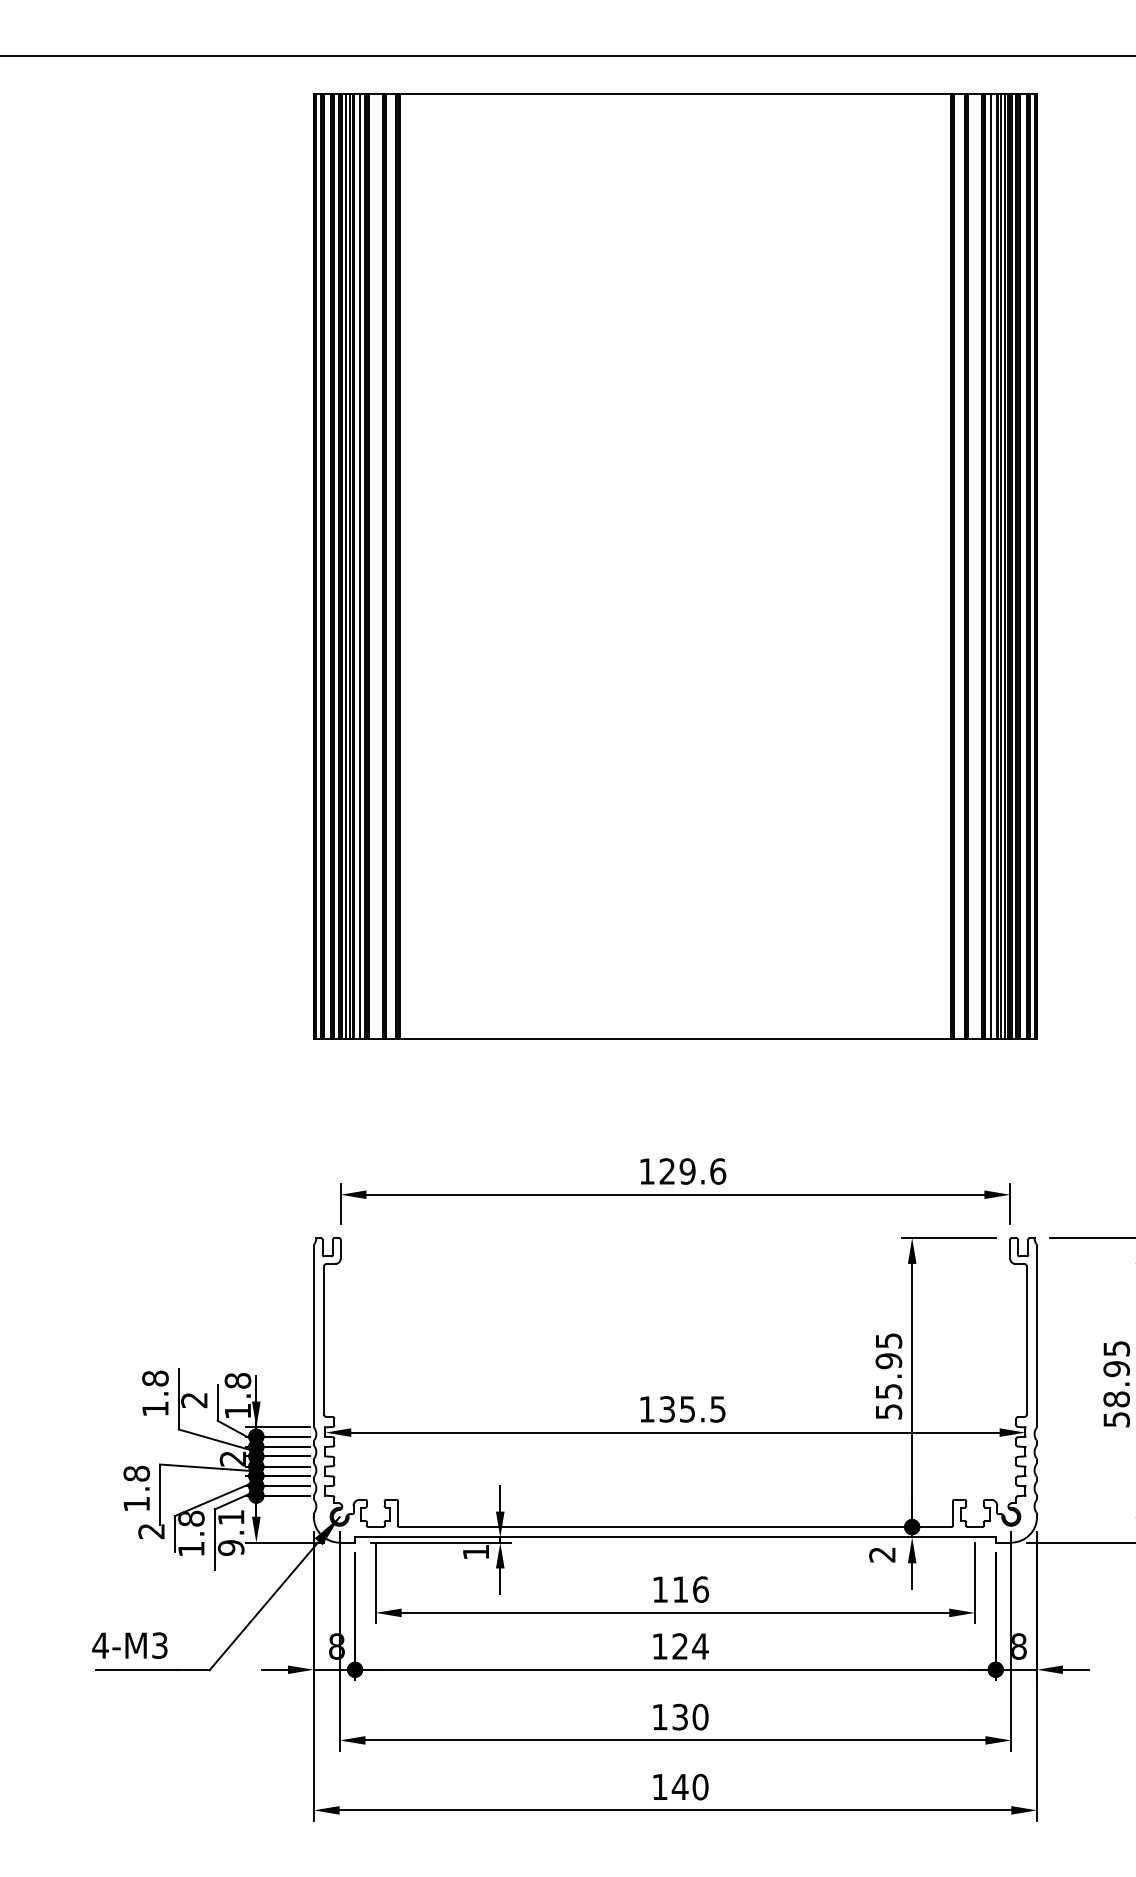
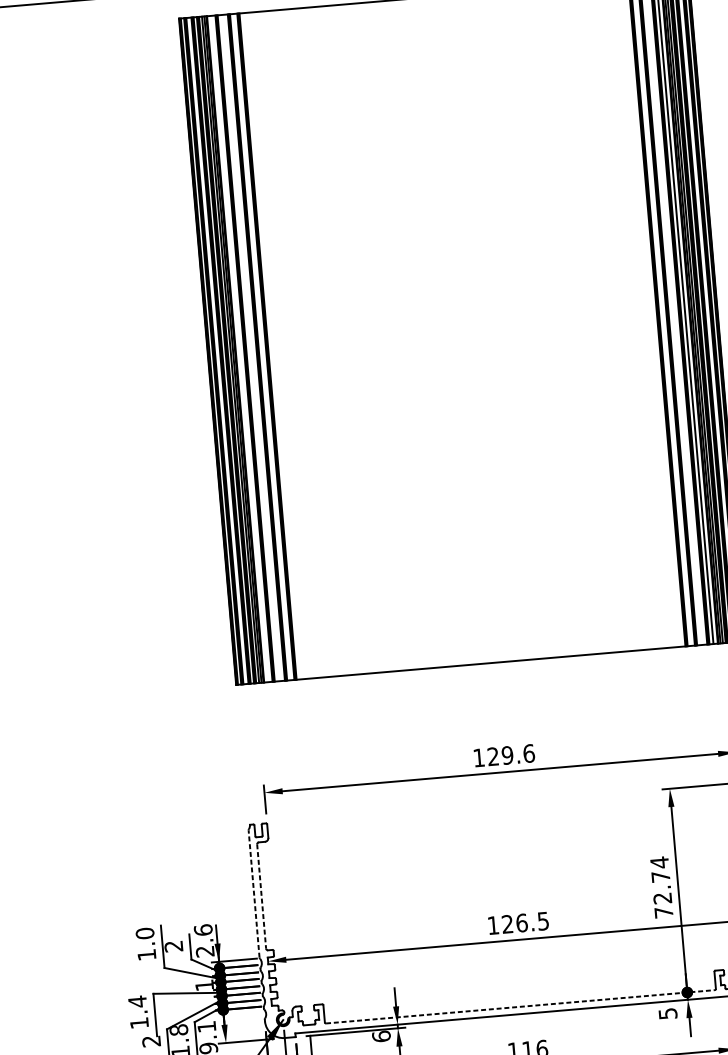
line: (359, 566) -> (239, 348), removed
line: (313, 1335) -> (253, 893), solid -> dashed
line: (324, 1340) -> (261, 896), solid -> dashed
text: (888, 1375) -> (661, 887), 55.95 -> 72.74
text: (155, 1378) -> (145, 933), 1.8 -> 1.0
text: (237, 1395) -> (203, 940), 1.8 -> 2.6
text: (677, 1409) -> (514, 923), 135.5 -> 126.5
text: (232, 1458) -> (204, 985), 2 -> 1
text: (136, 1473) -> (137, 1001), 1.8 -> 1.4
line: (675, 1527) -> (520, 1007), solid -> dashed
text: (475, 1552) -> (381, 1036), 1 -> 6
text: (882, 1554) -> (668, 1013), 2 -> 5

